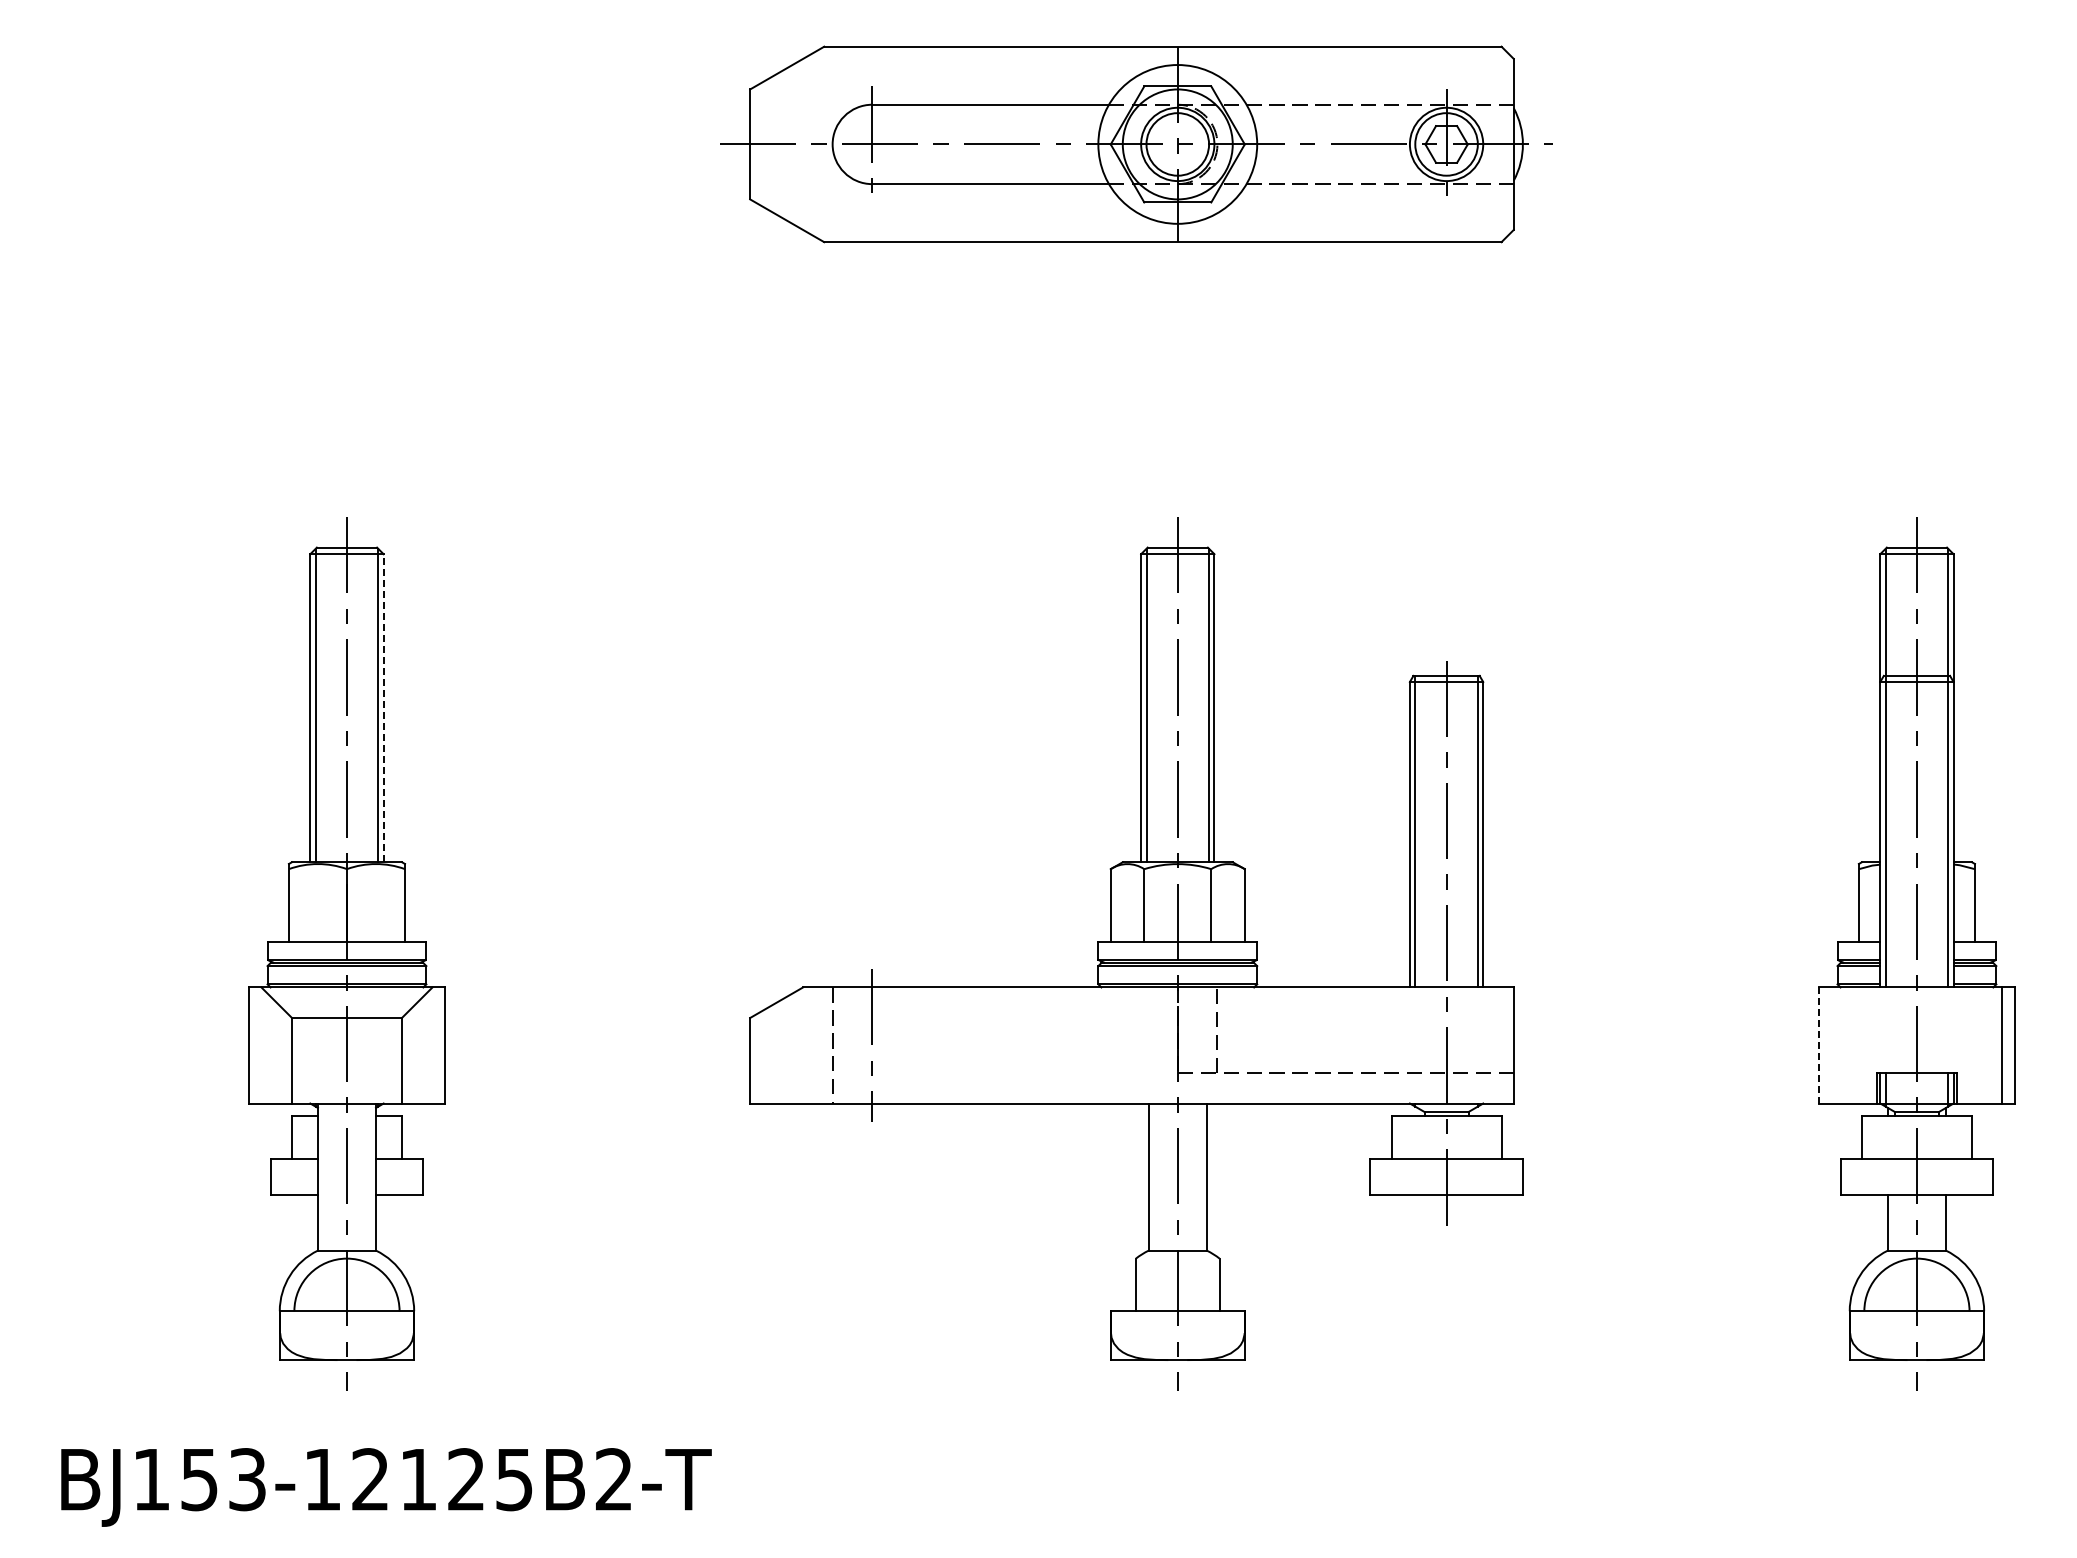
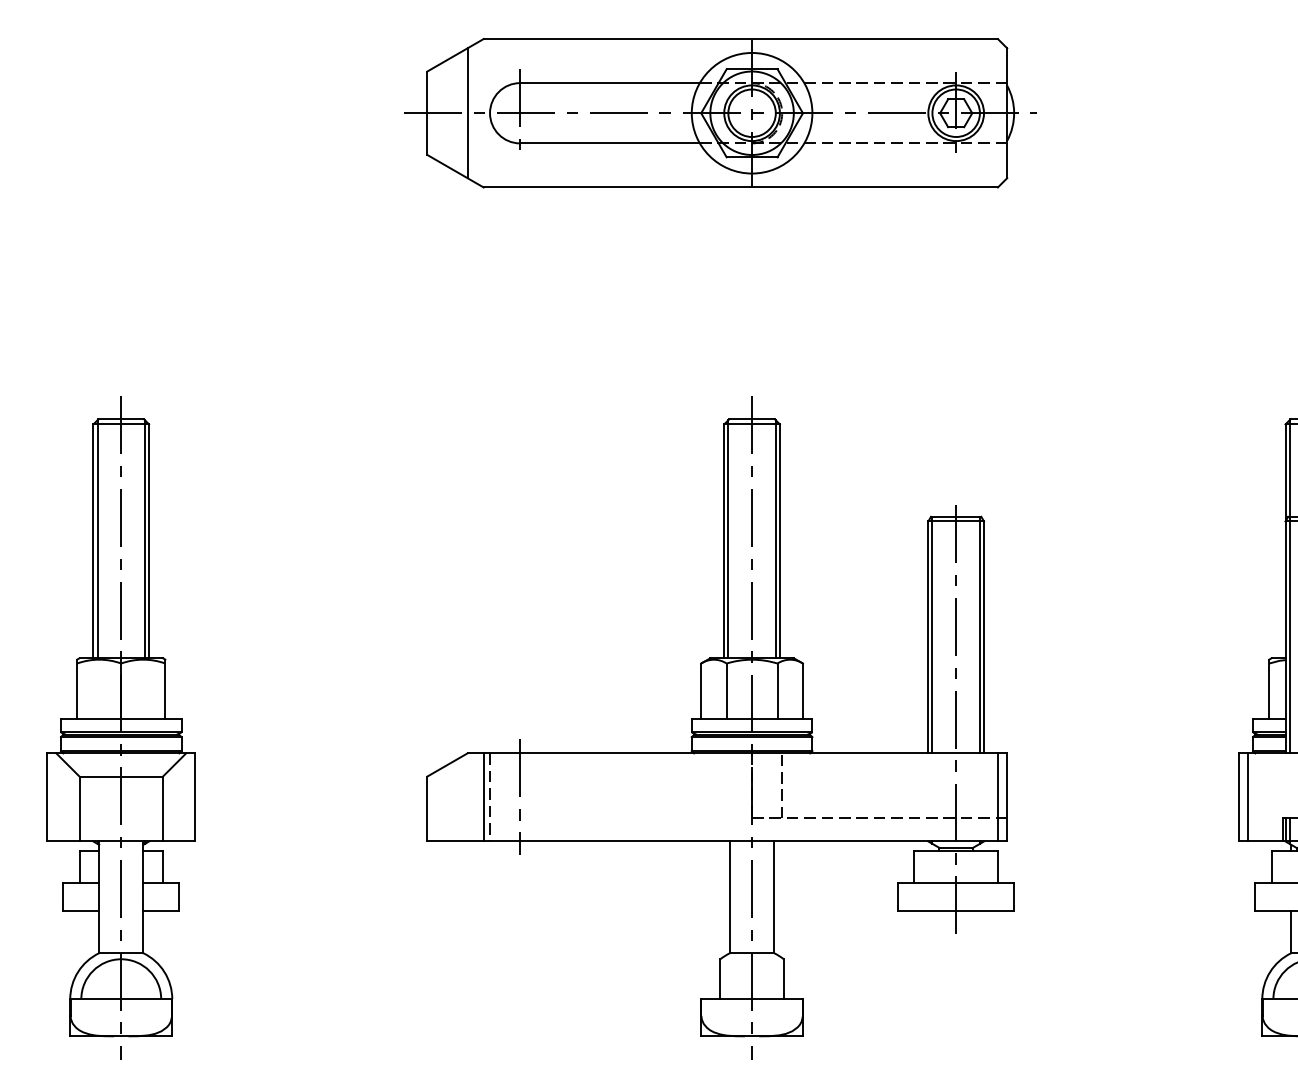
line: (803, 143) -> (467, 112), added
line: (383, 707) -> (148, 540), dashed -> solid
line: (824, 1045) -> (483, 797), added
line: (1501, 1045) -> (997, 797), added
line: (1819, 1045) -> (1239, 797), dashed -> solid
line: (1831, 1045) -> (1248, 797), added

